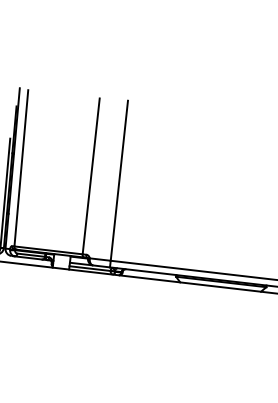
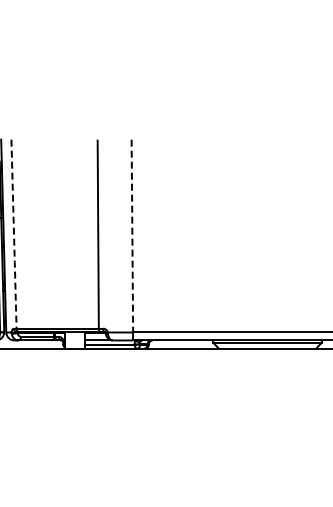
line: (21, 168) -> (14, 235), solid -> dashed
line: (119, 181) -> (132, 236), solid -> dashed

